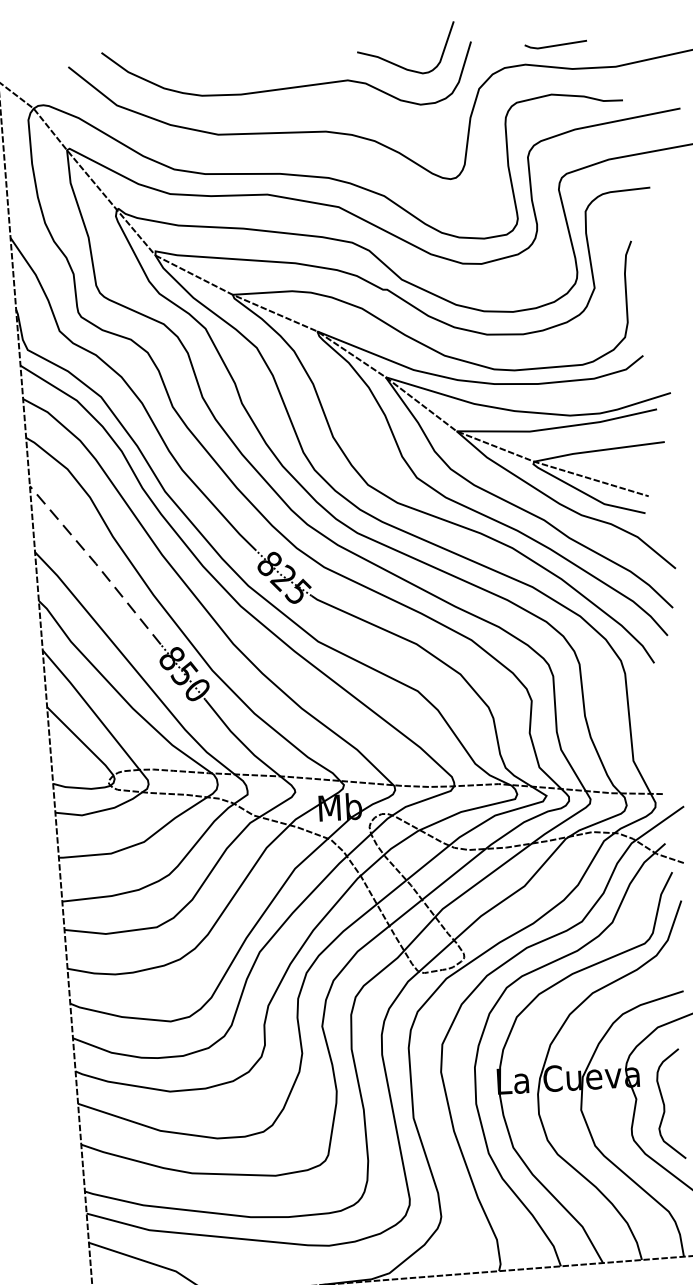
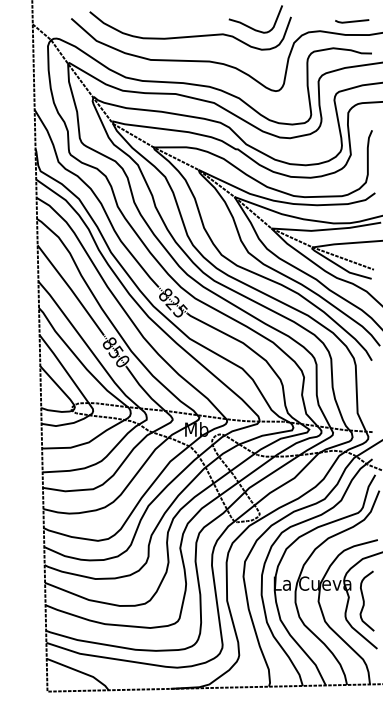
line: (556, 45) -> (352, 21), moved
line: (96, 563) -> (71, 289), dashed -> solid

